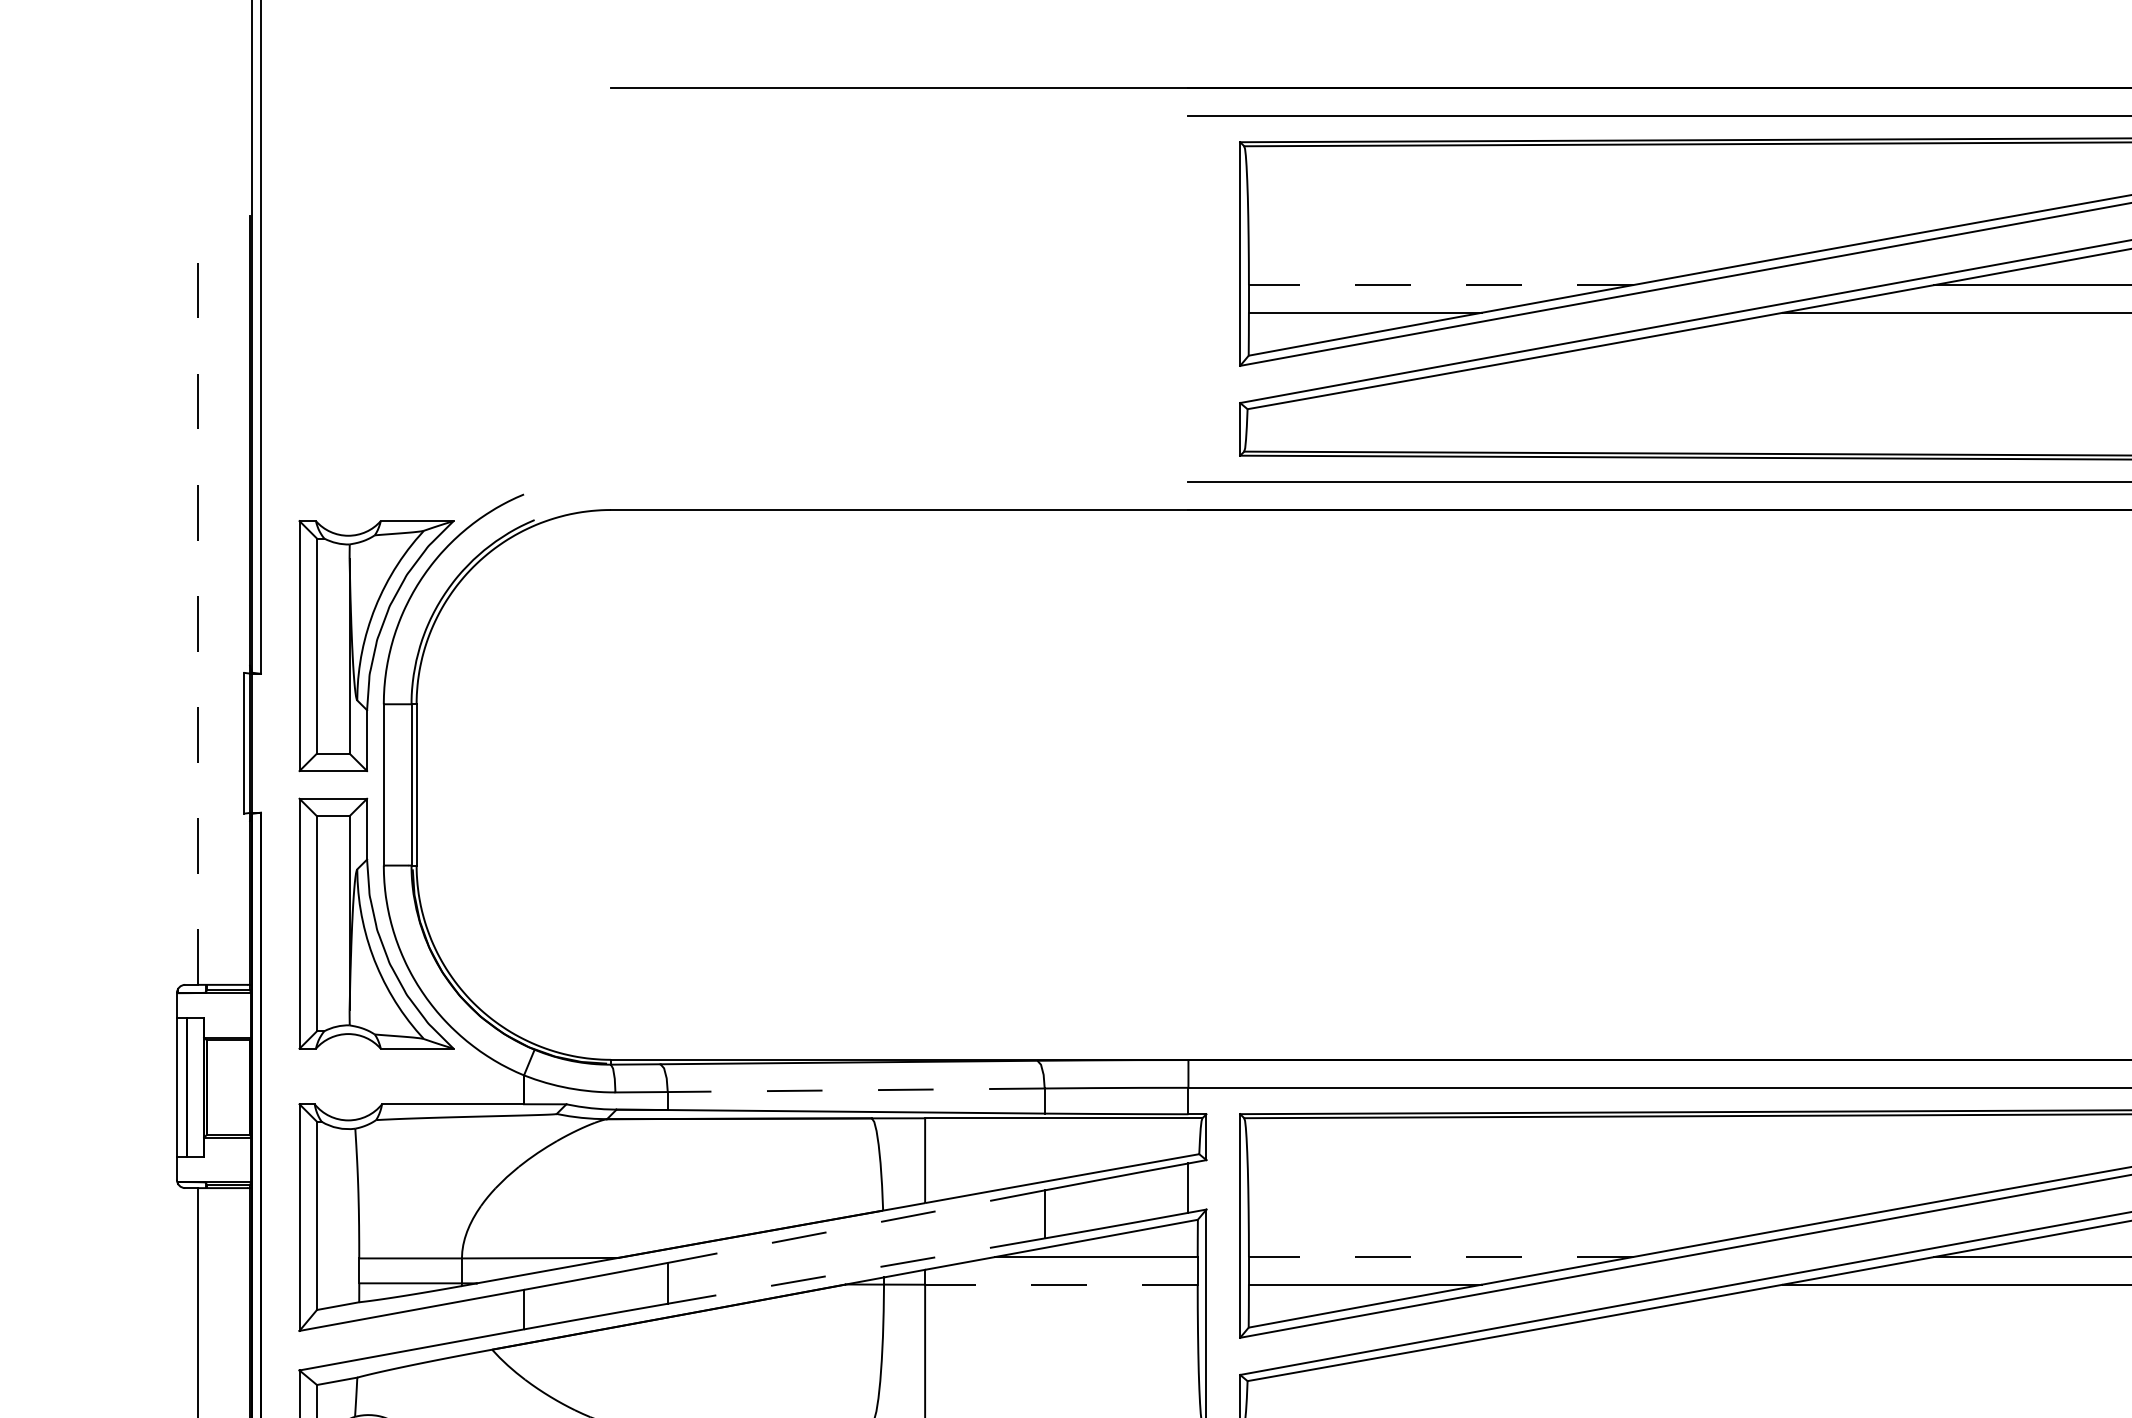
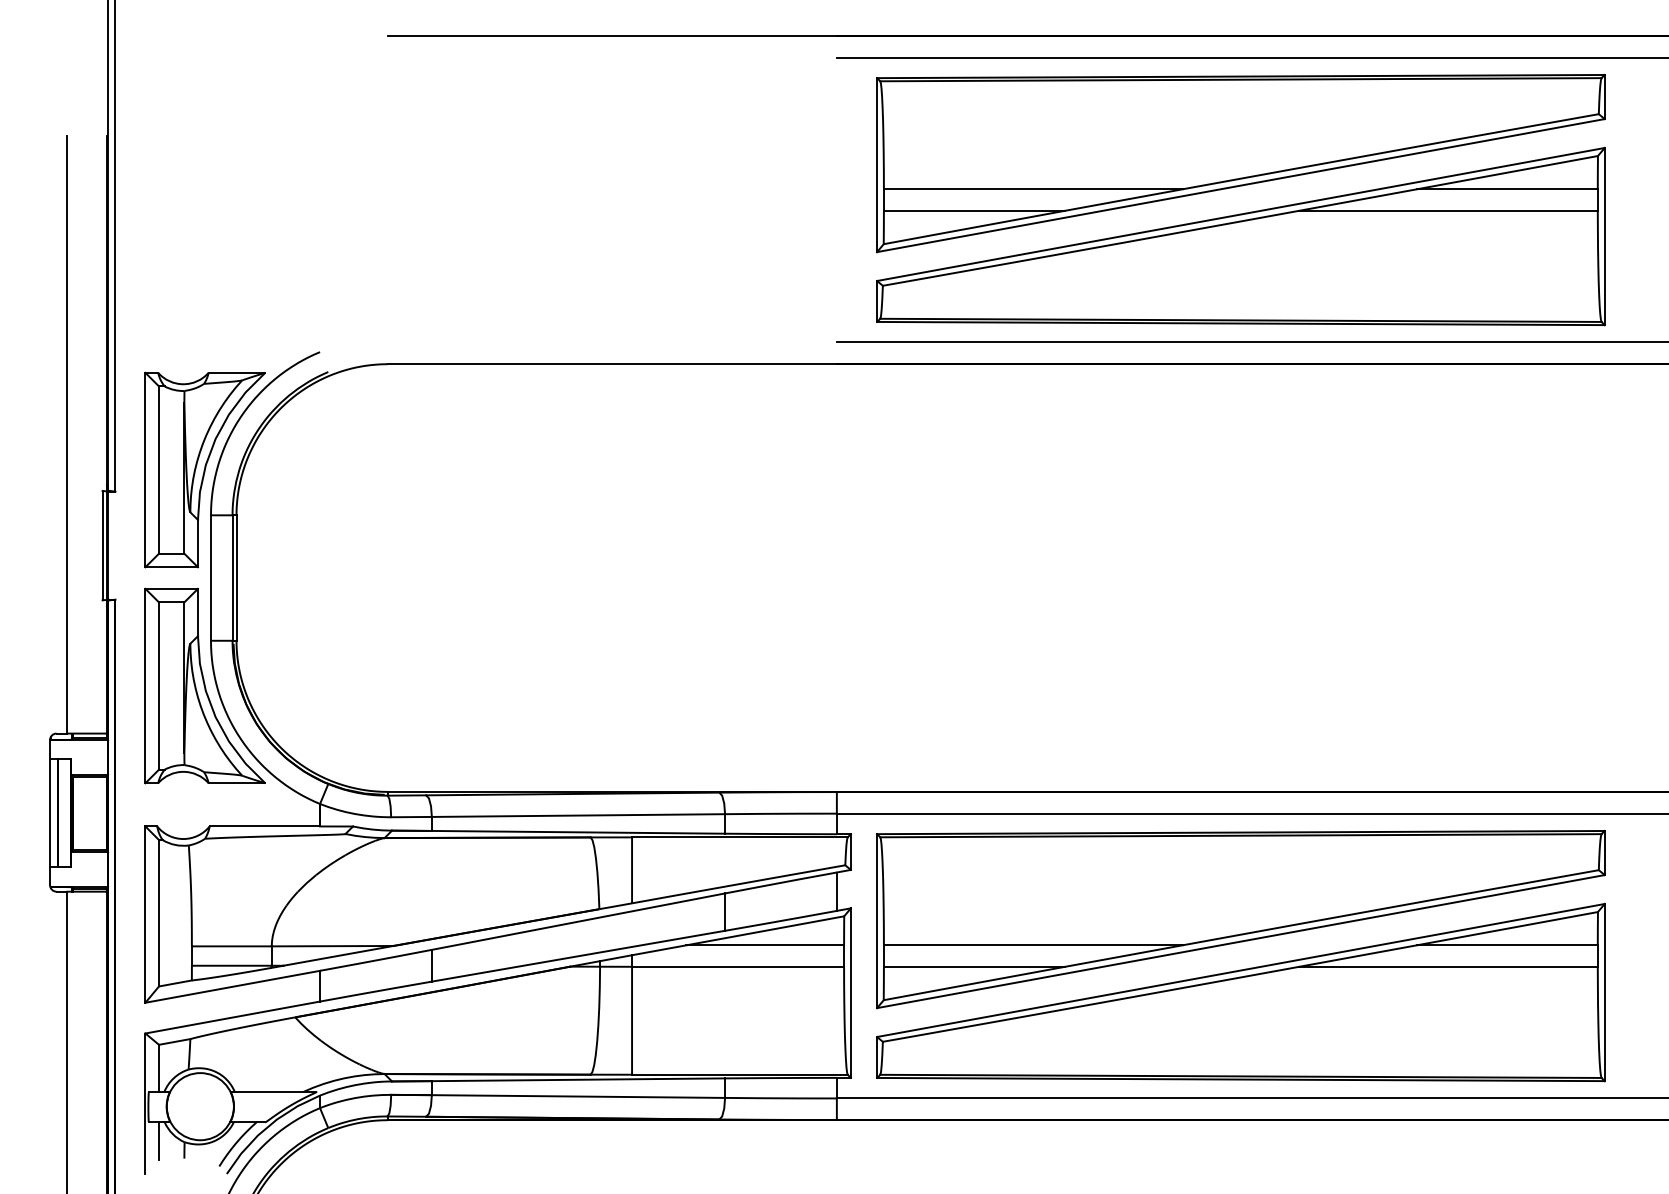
line: (1439, 285) -> (1032, 189), dashed -> solid
line: (198, 600) -> (66, 434), dashed -> solid
line: (856, 1090) -> (578, 815), dashed -> solid
line: (854, 1226) -> (577, 921), dashed -> solid
line: (1439, 1257) -> (1032, 945), dashed -> solid
line: (856, 1271) -> (578, 956), dashed -> solid
line: (1060, 1284) -> (737, 966), dashed -> solid

